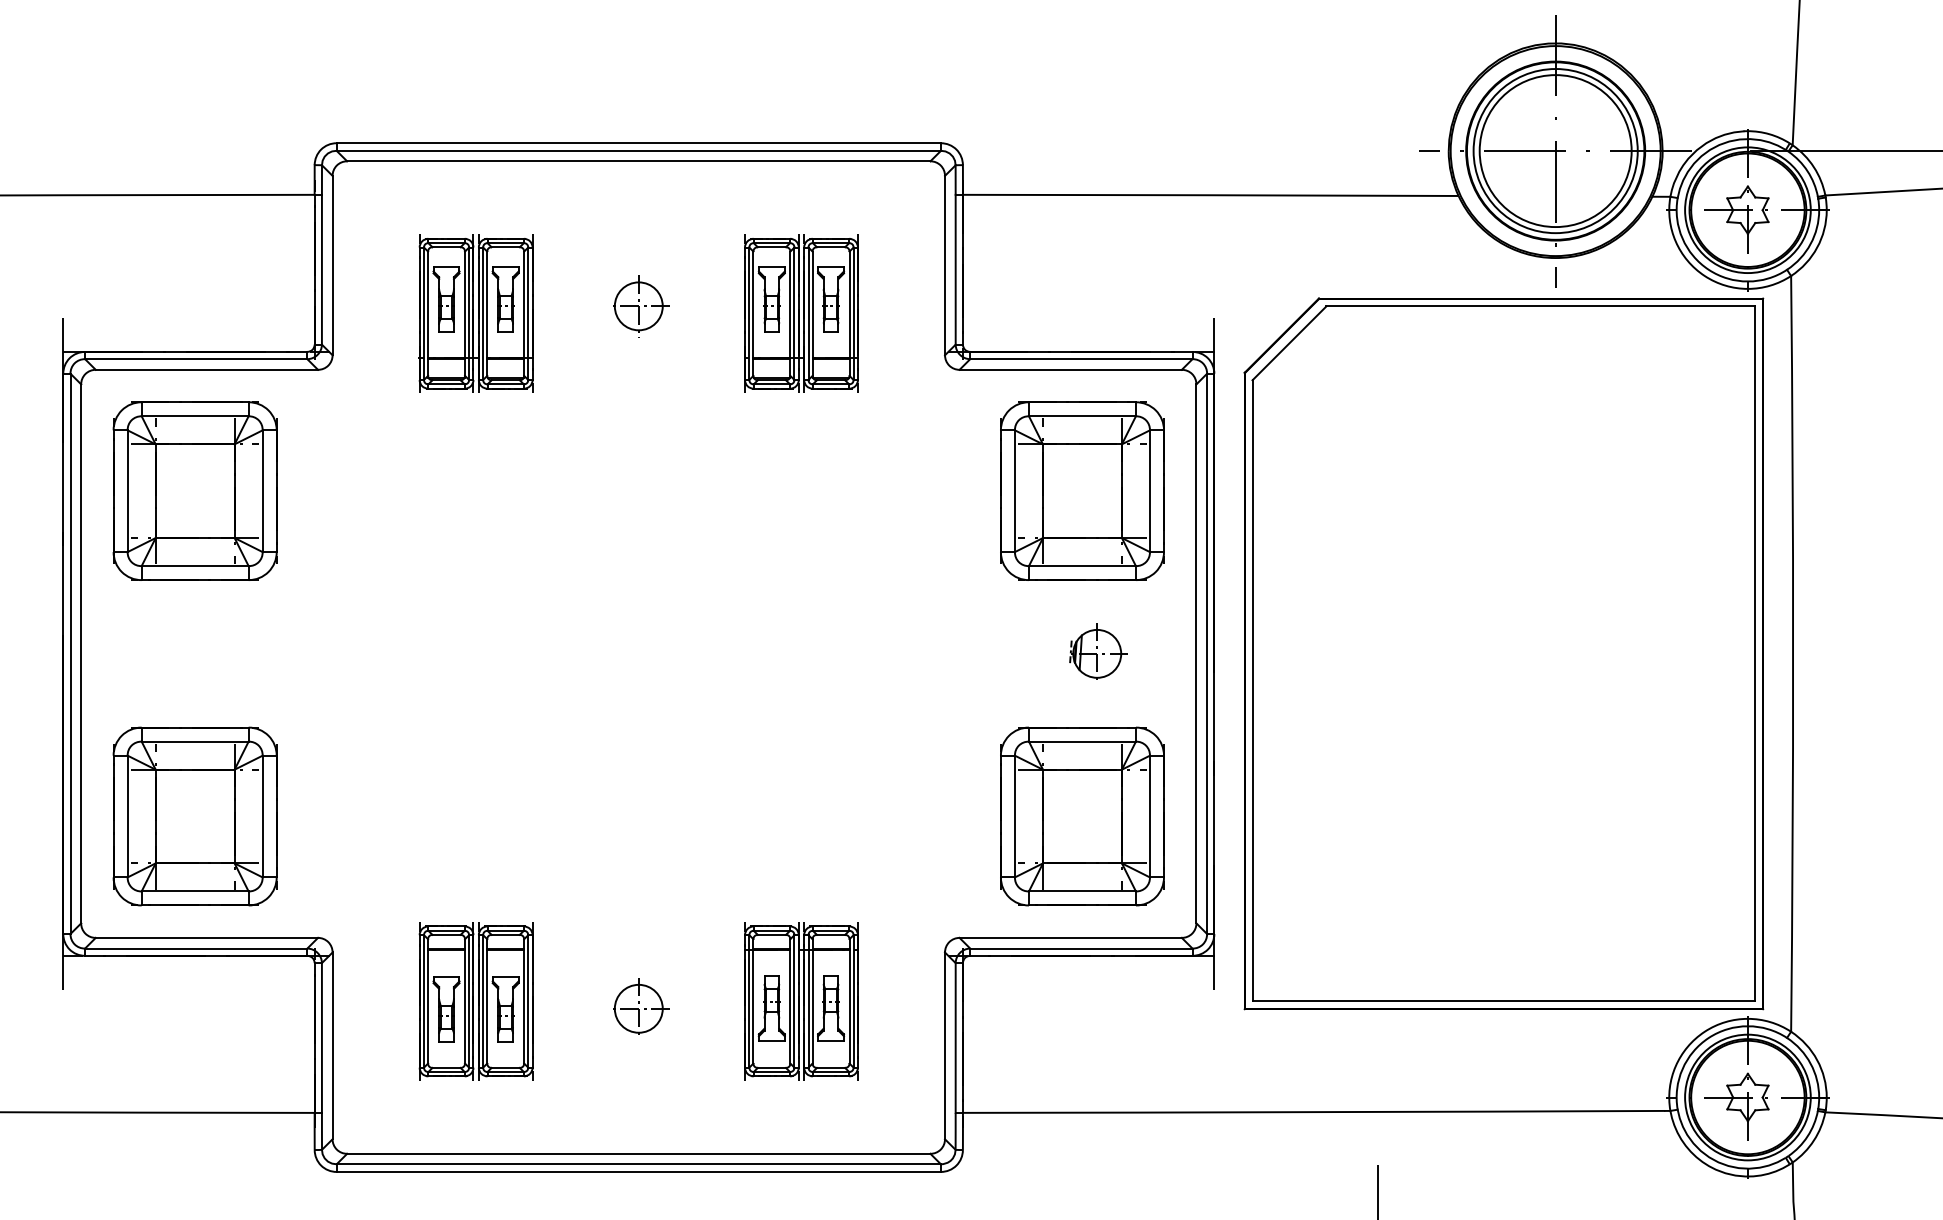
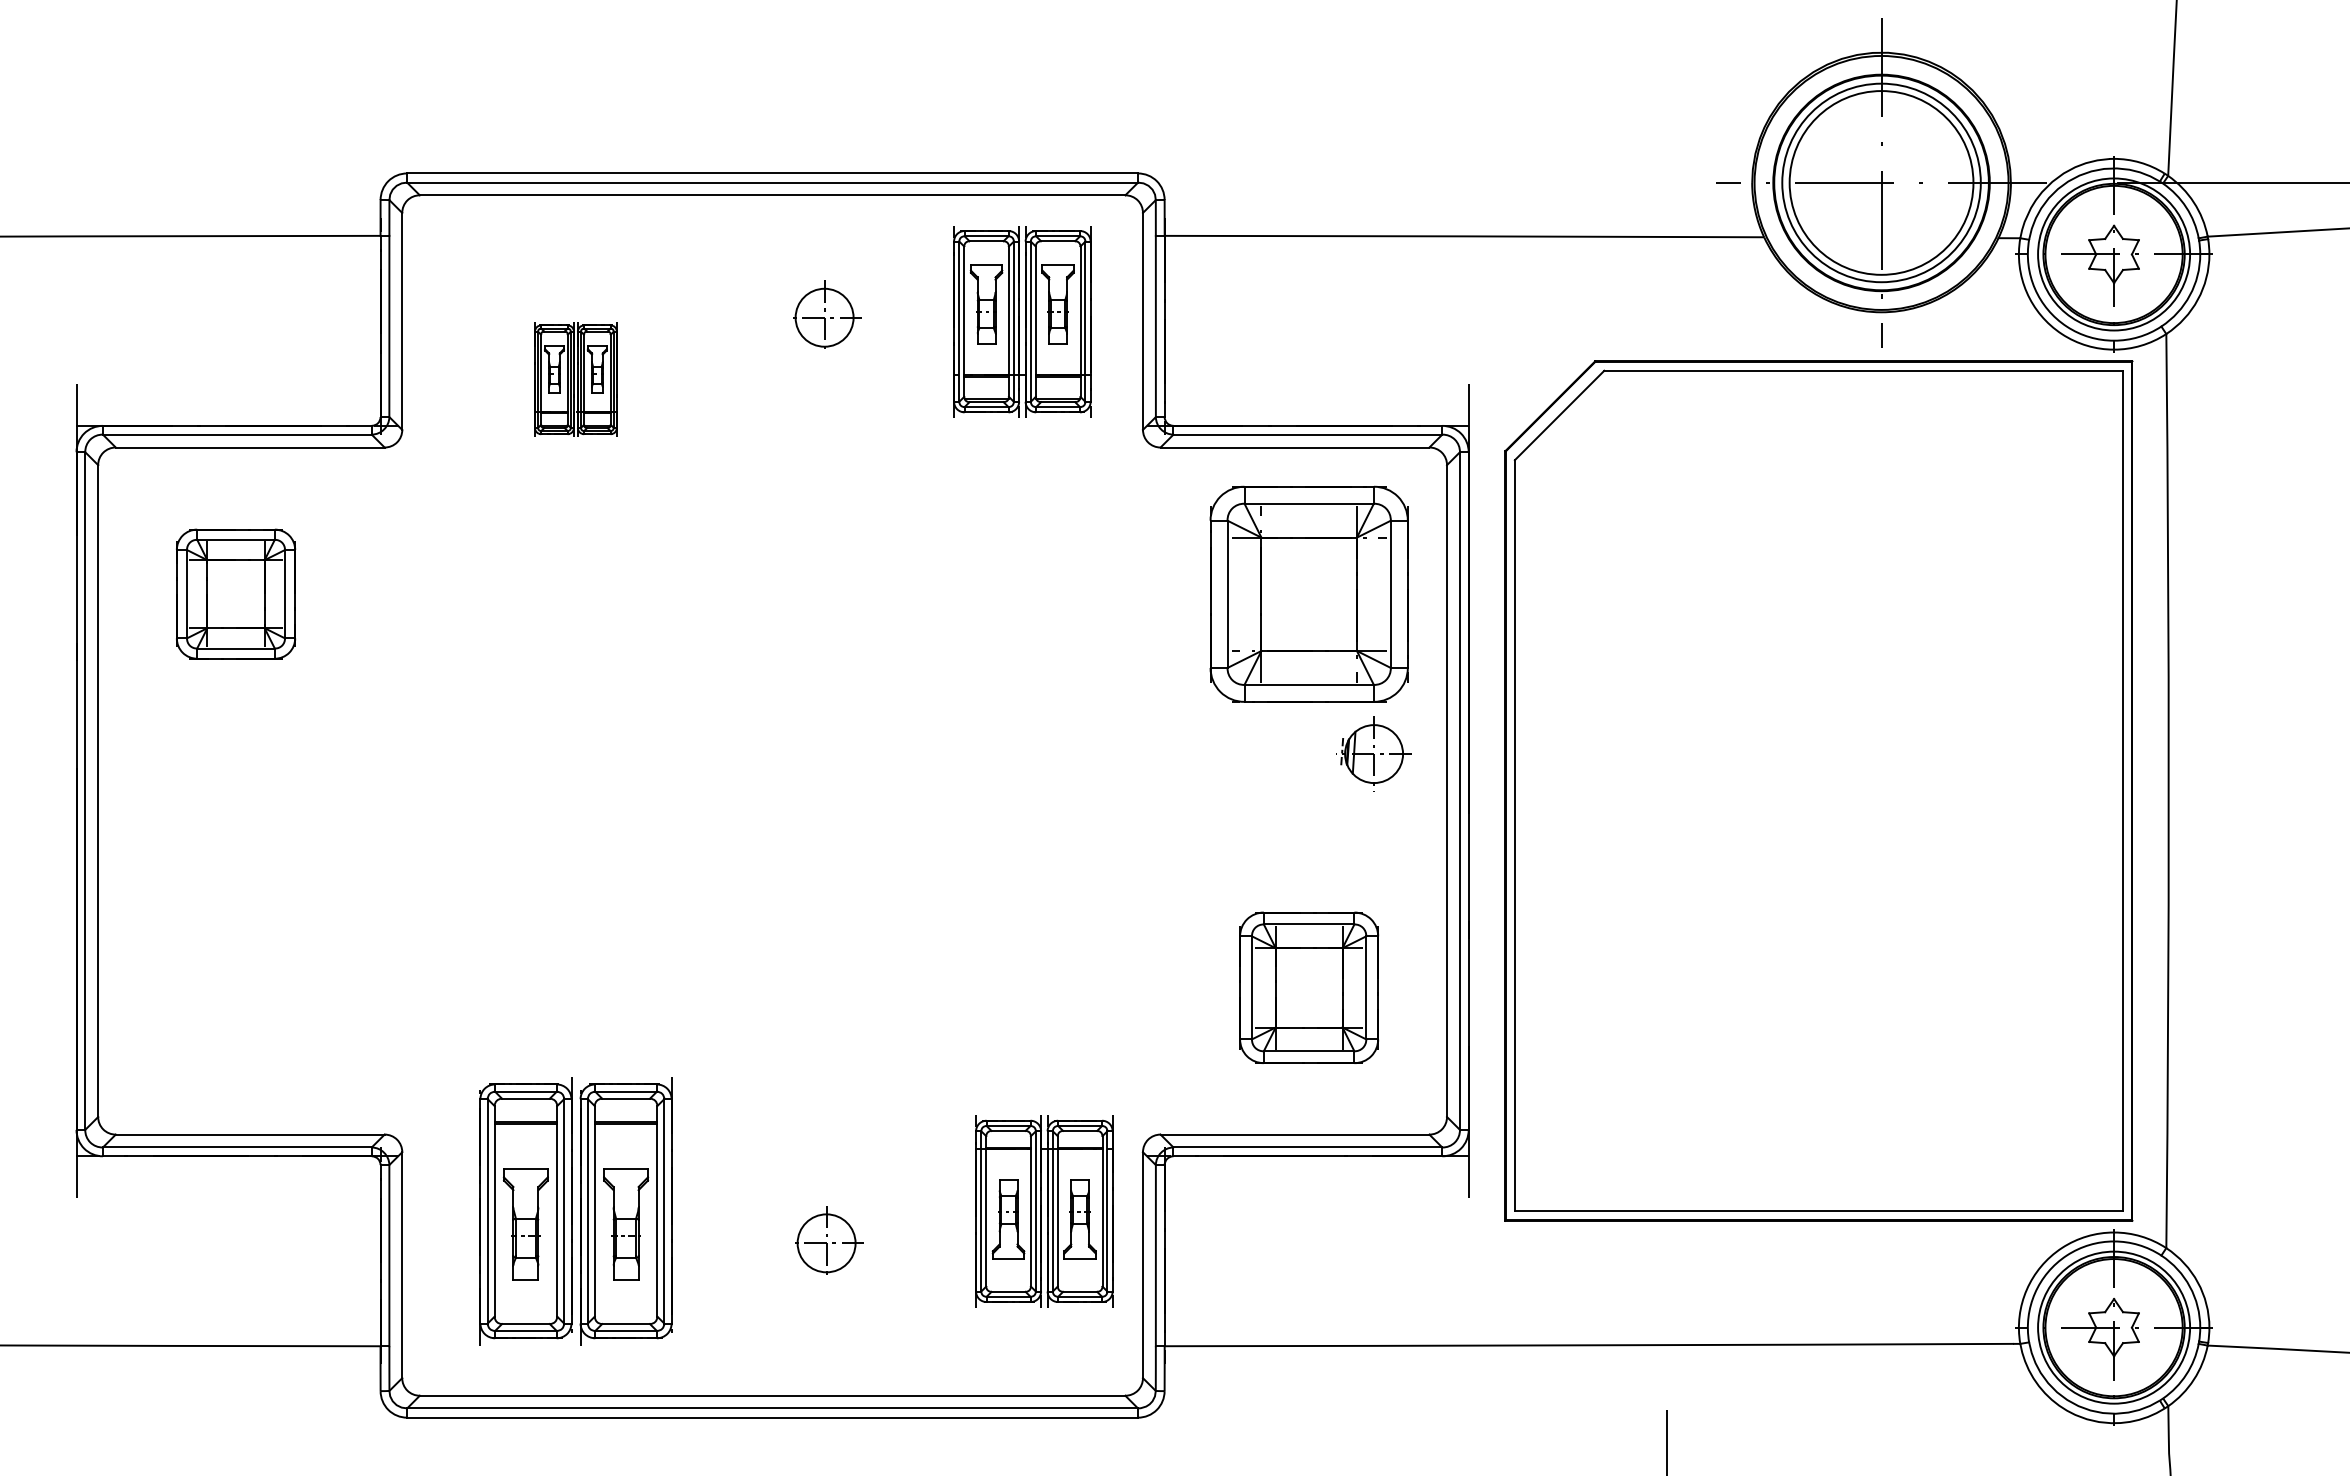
part: (641, 303) -> (827, 314), moved
part: (475, 313) -> (575, 379), size x0.6
part: (801, 313) -> (1022, 321), moved
part: (194, 490) -> (235, 593), size x0.6
part: (1096, 653) -> (1373, 753), moved
part: (194, 816) -> (235, 987), removed
part: (1081, 816) -> (1308, 987), size x0.7
part: (475, 1001) -> (575, 1211), size x1.4
part: (801, 1001) -> (1044, 1211), moved
part: (641, 1006) -> (829, 1240), moved

